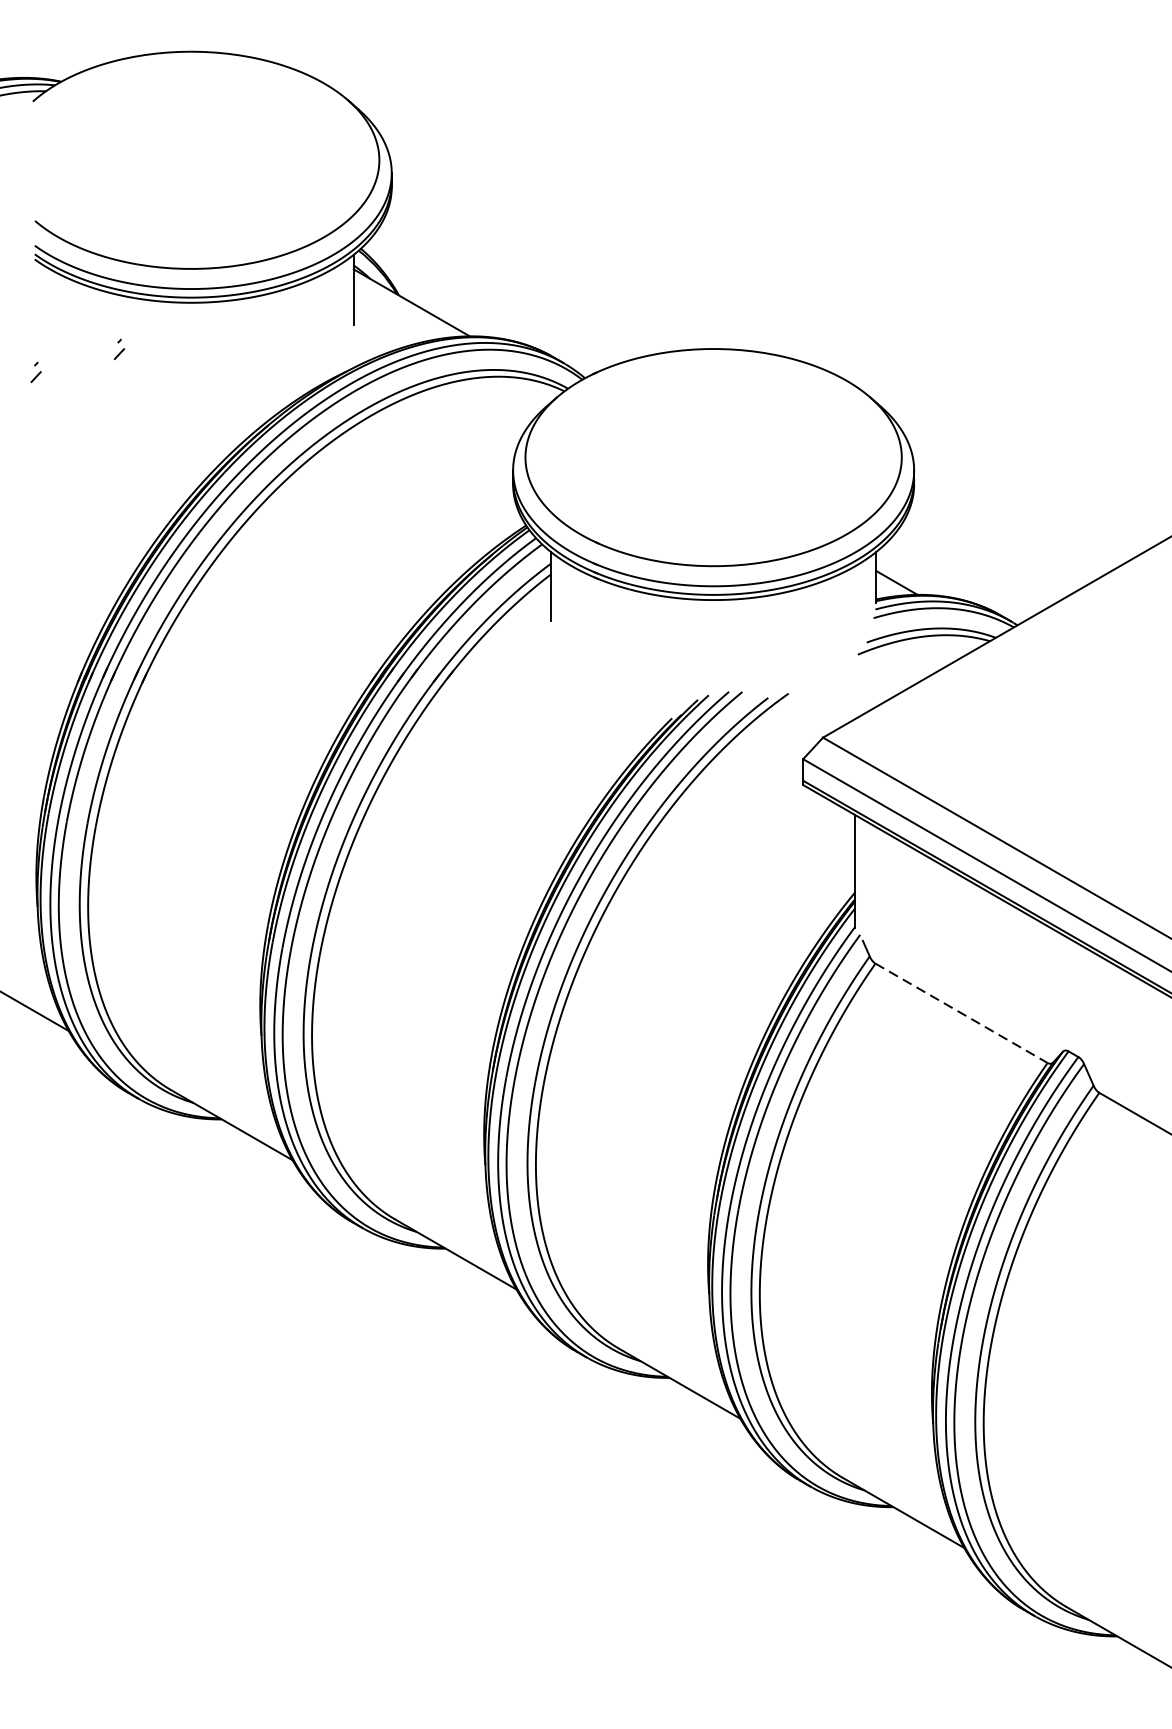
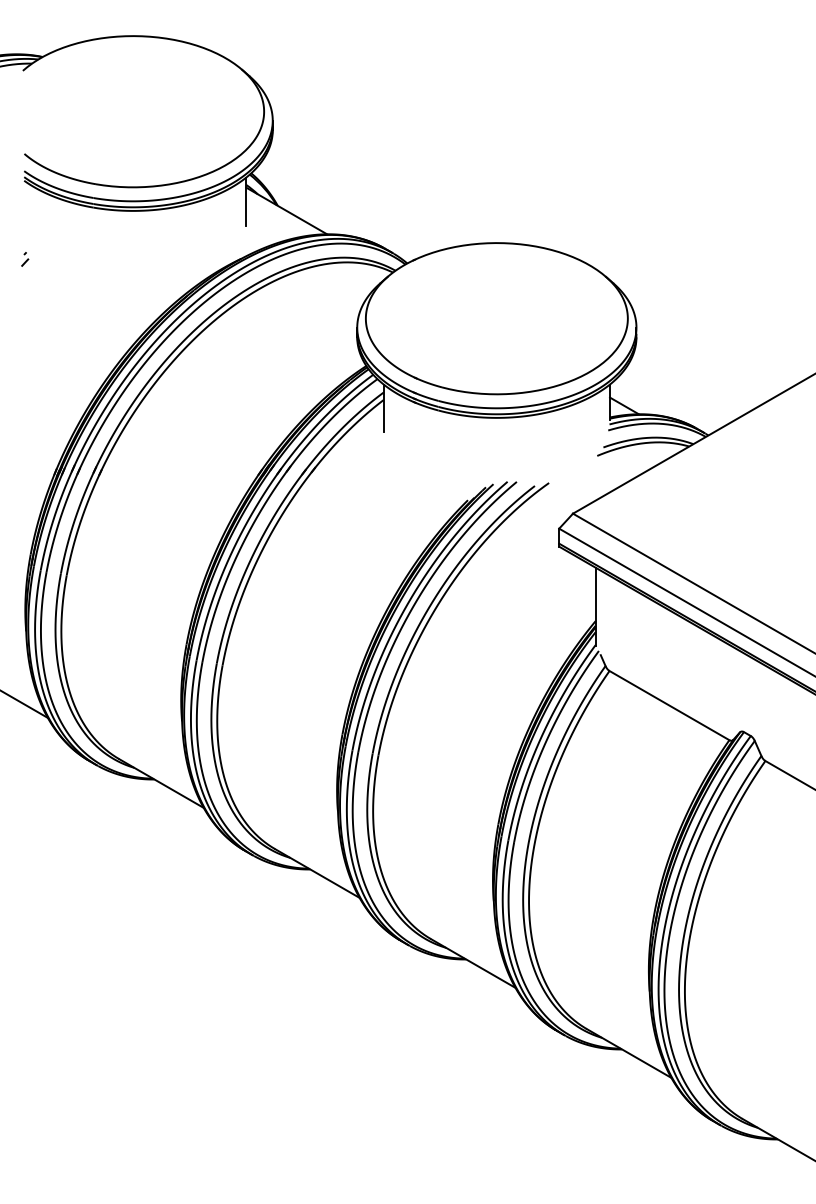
part: (119, 349) -> (83, 243), removed
line: (961, 1013) -> (669, 705), dashed -> solid

